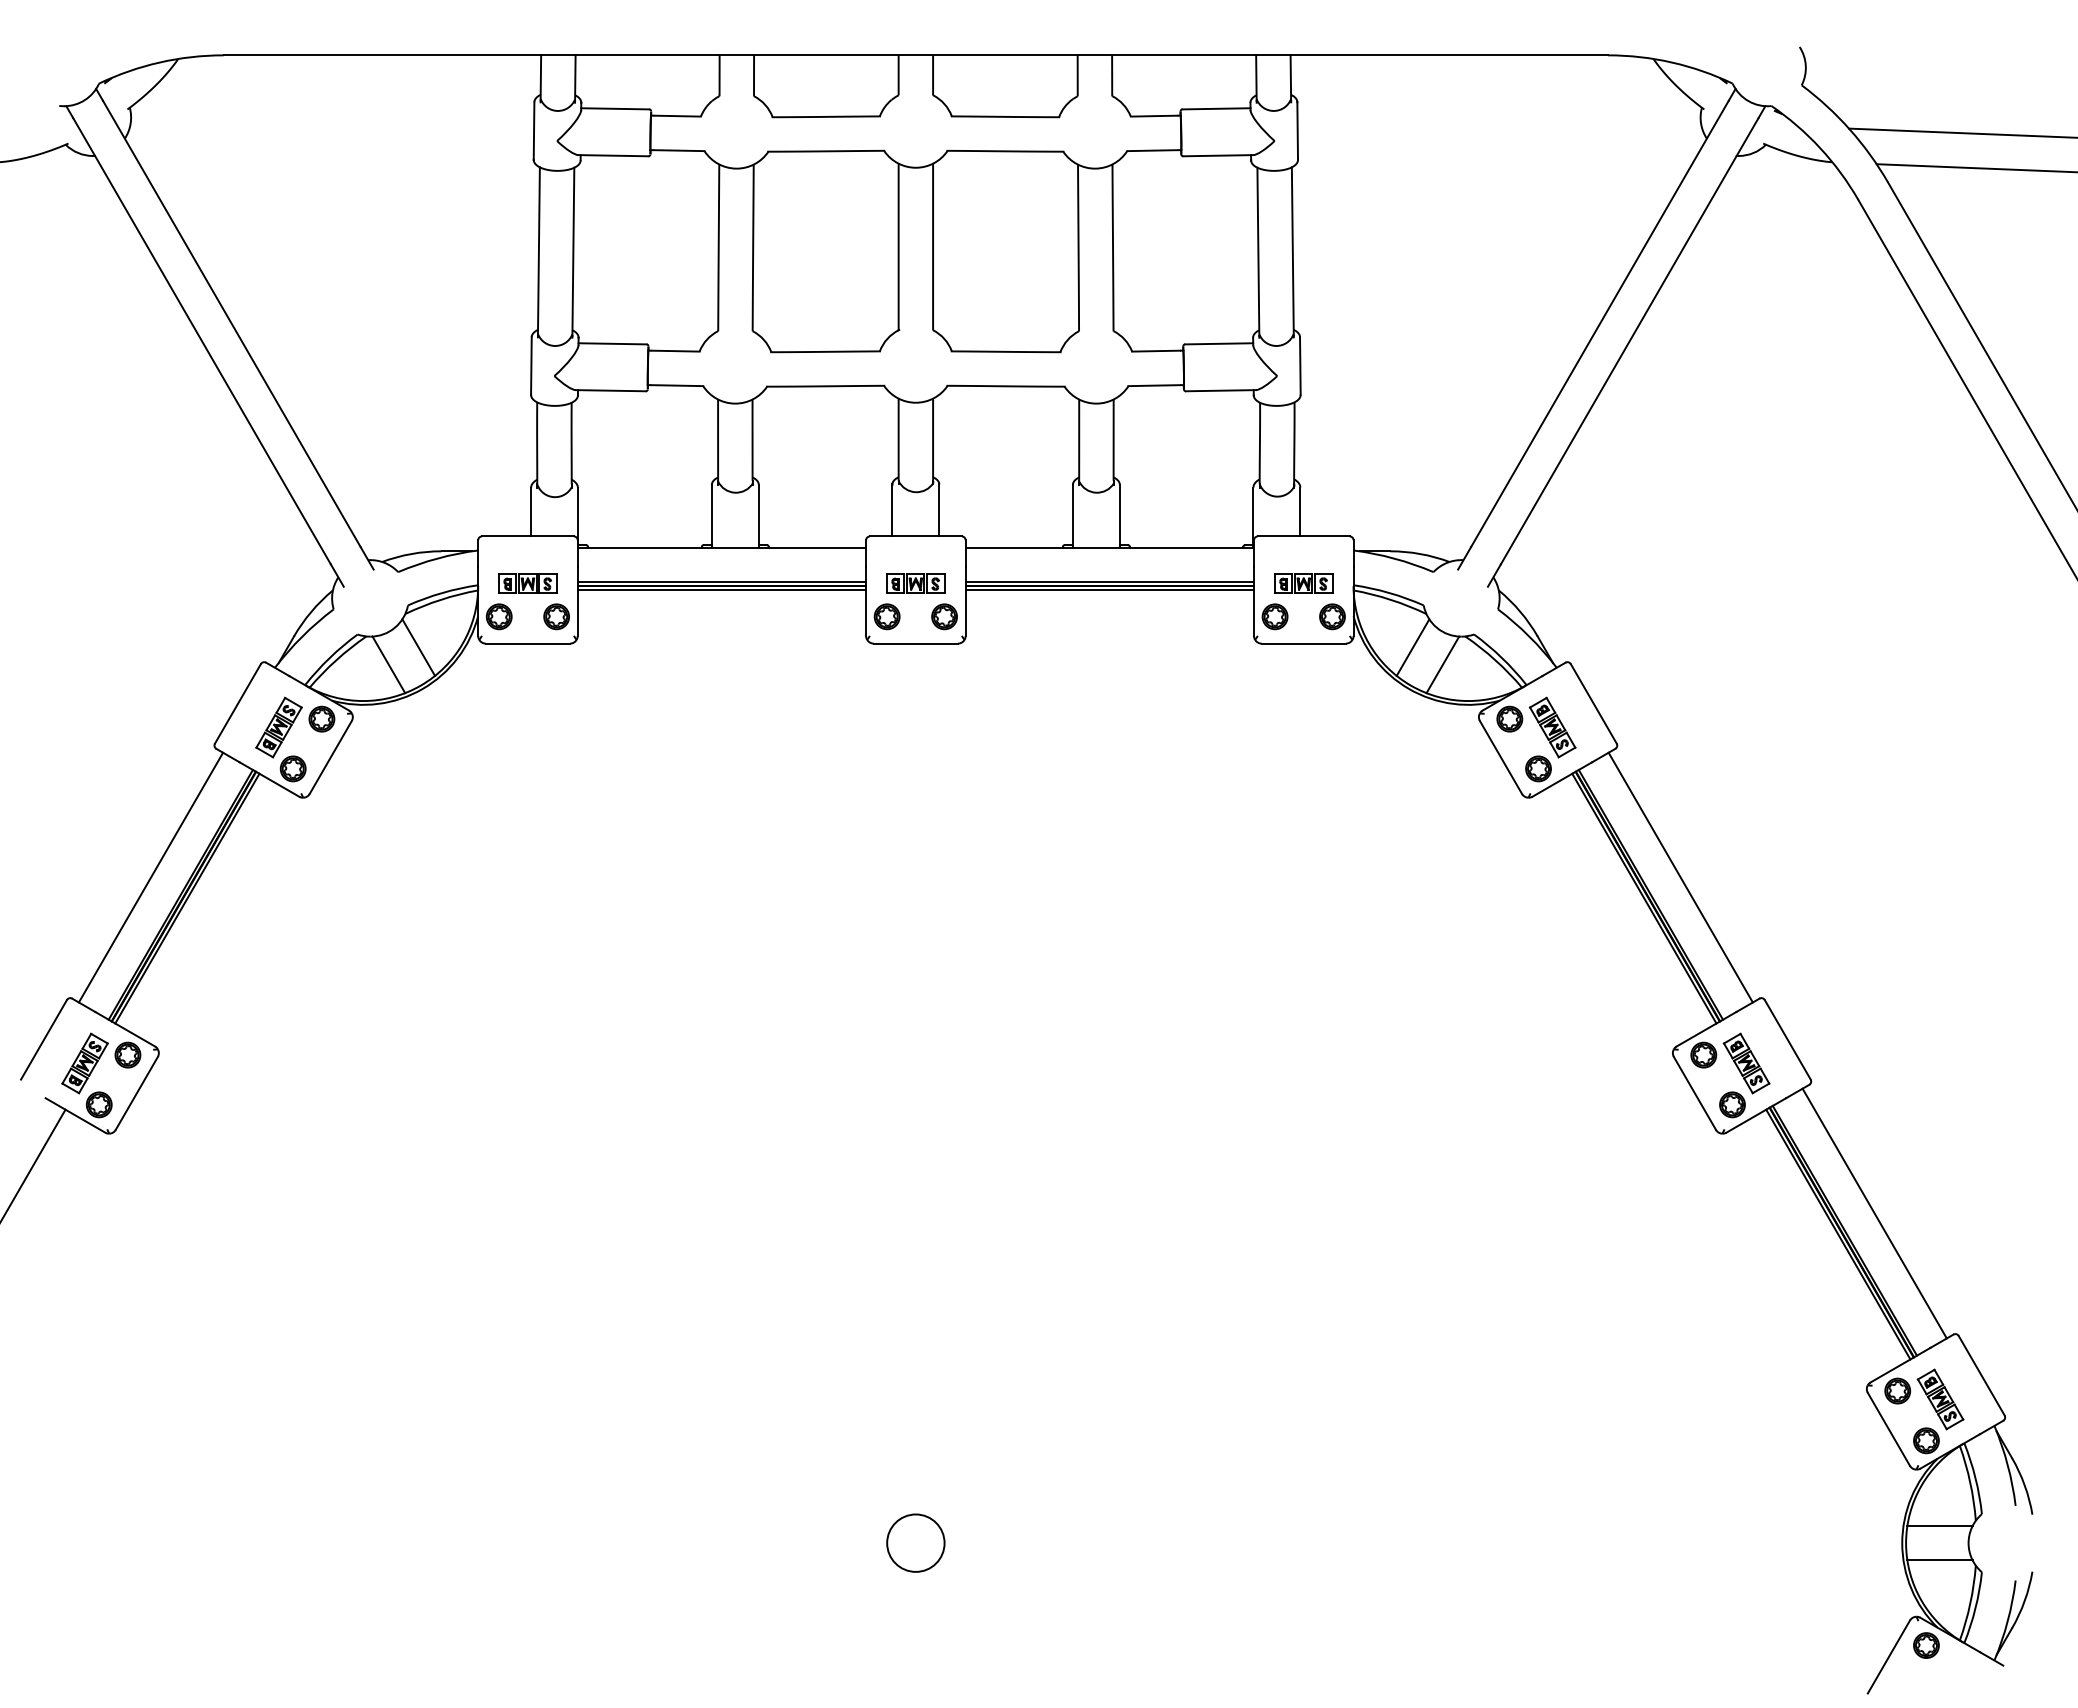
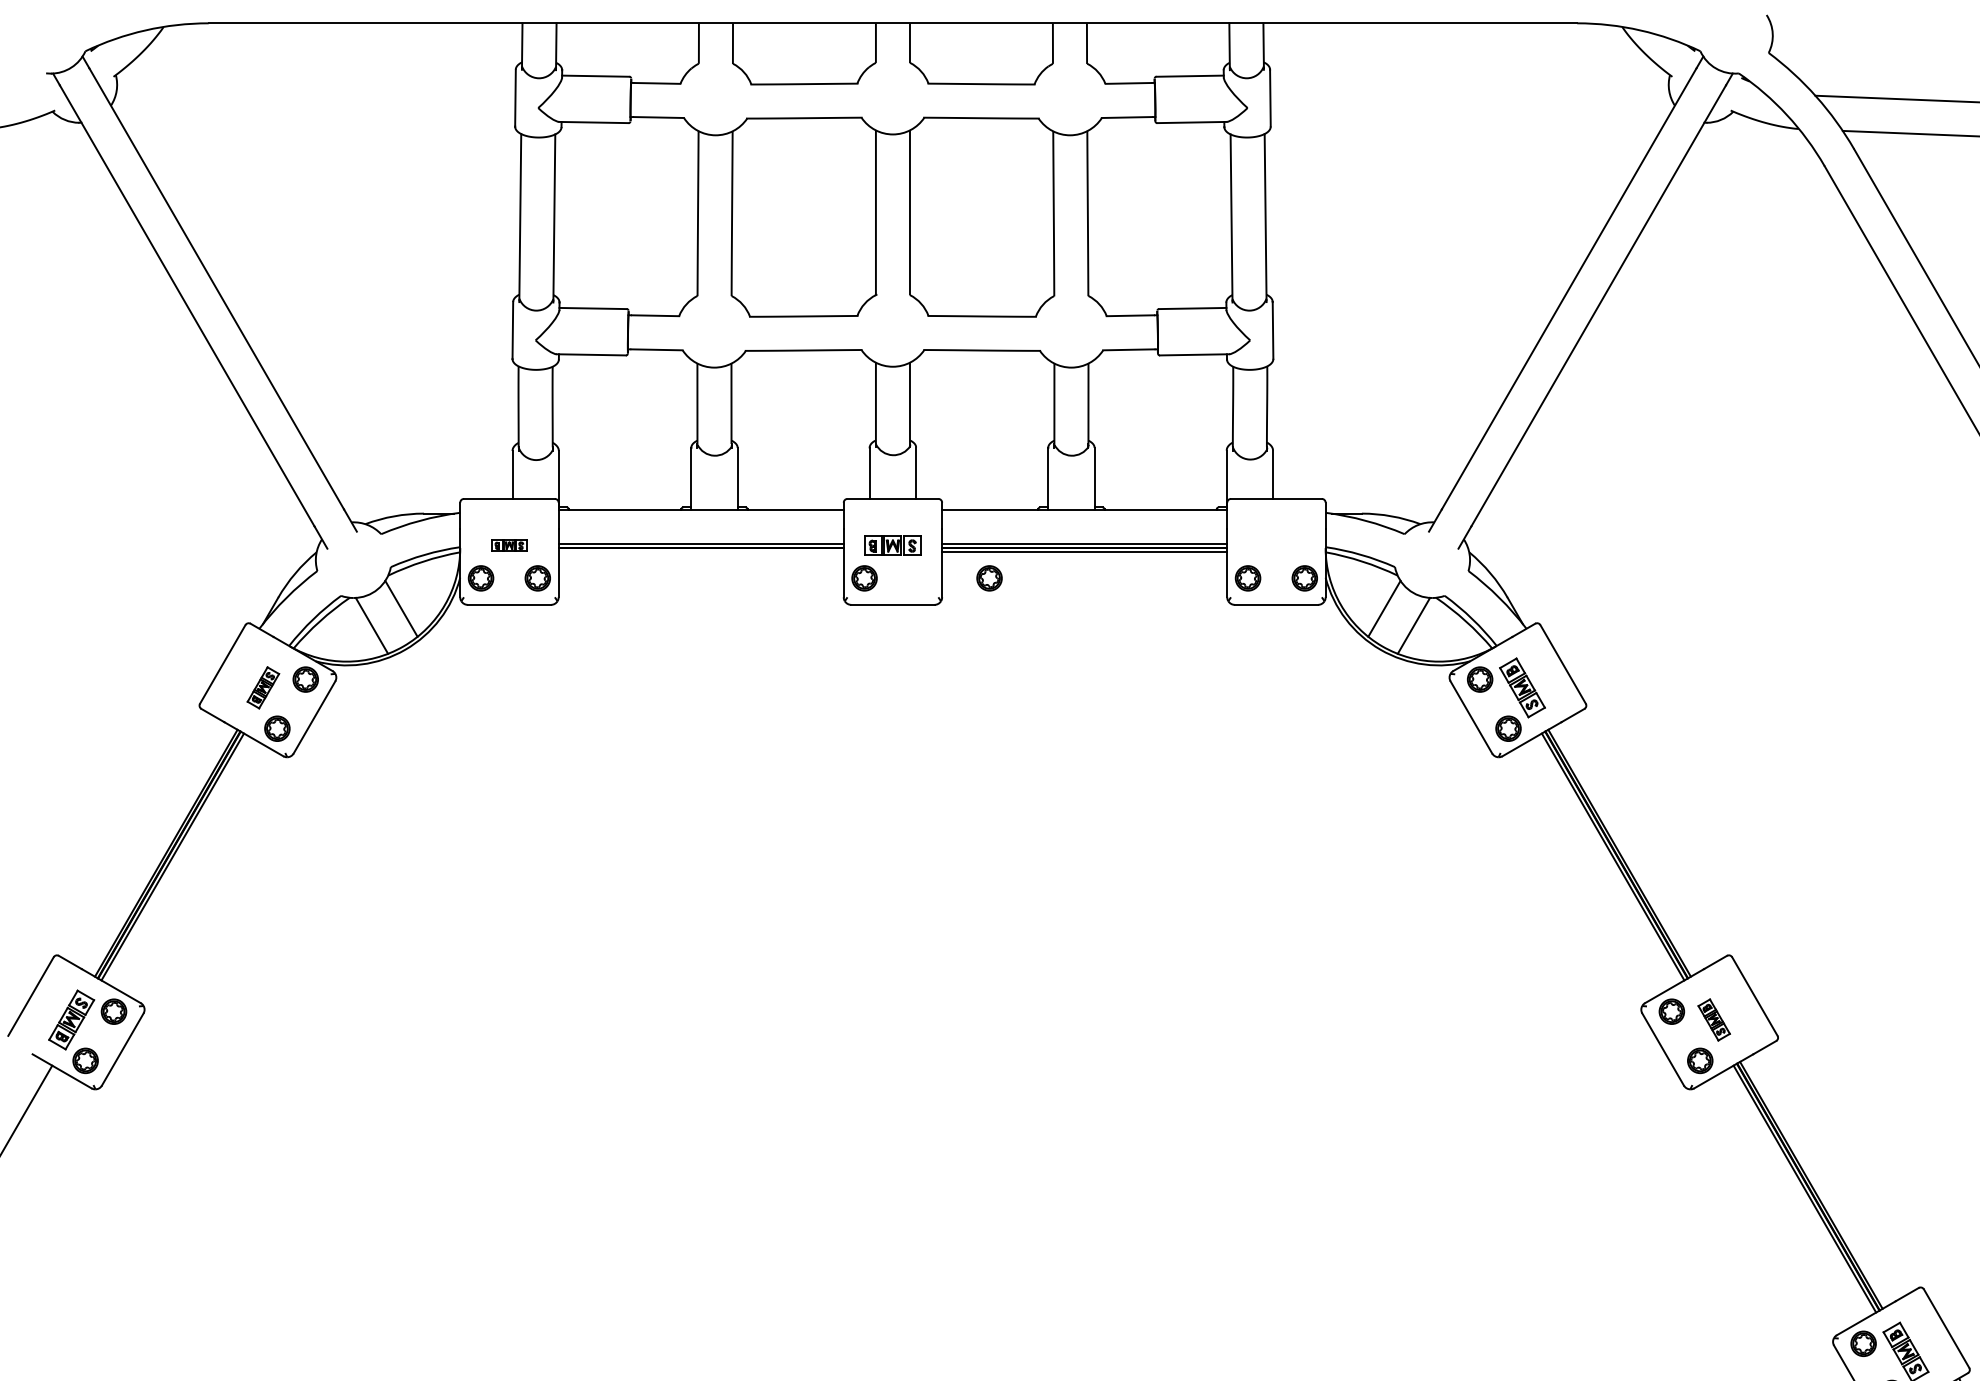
part: (527, 583) -> (509, 545), size x0.6
part: (1303, 583) -> (1276, 545), removed
line: (721, 590) -> (700, 552), removed
part: (944, 616) -> (989, 578), moved
part: (278, 727) -> (262, 687), size x0.7
line: (150, 877) -> (136, 836), removed
line: (1680, 877) -> (1648, 836), removed
part: (1746, 1063) -> (1714, 1019), size x0.7
line: (1874, 1213) -> (1840, 1168), removed

